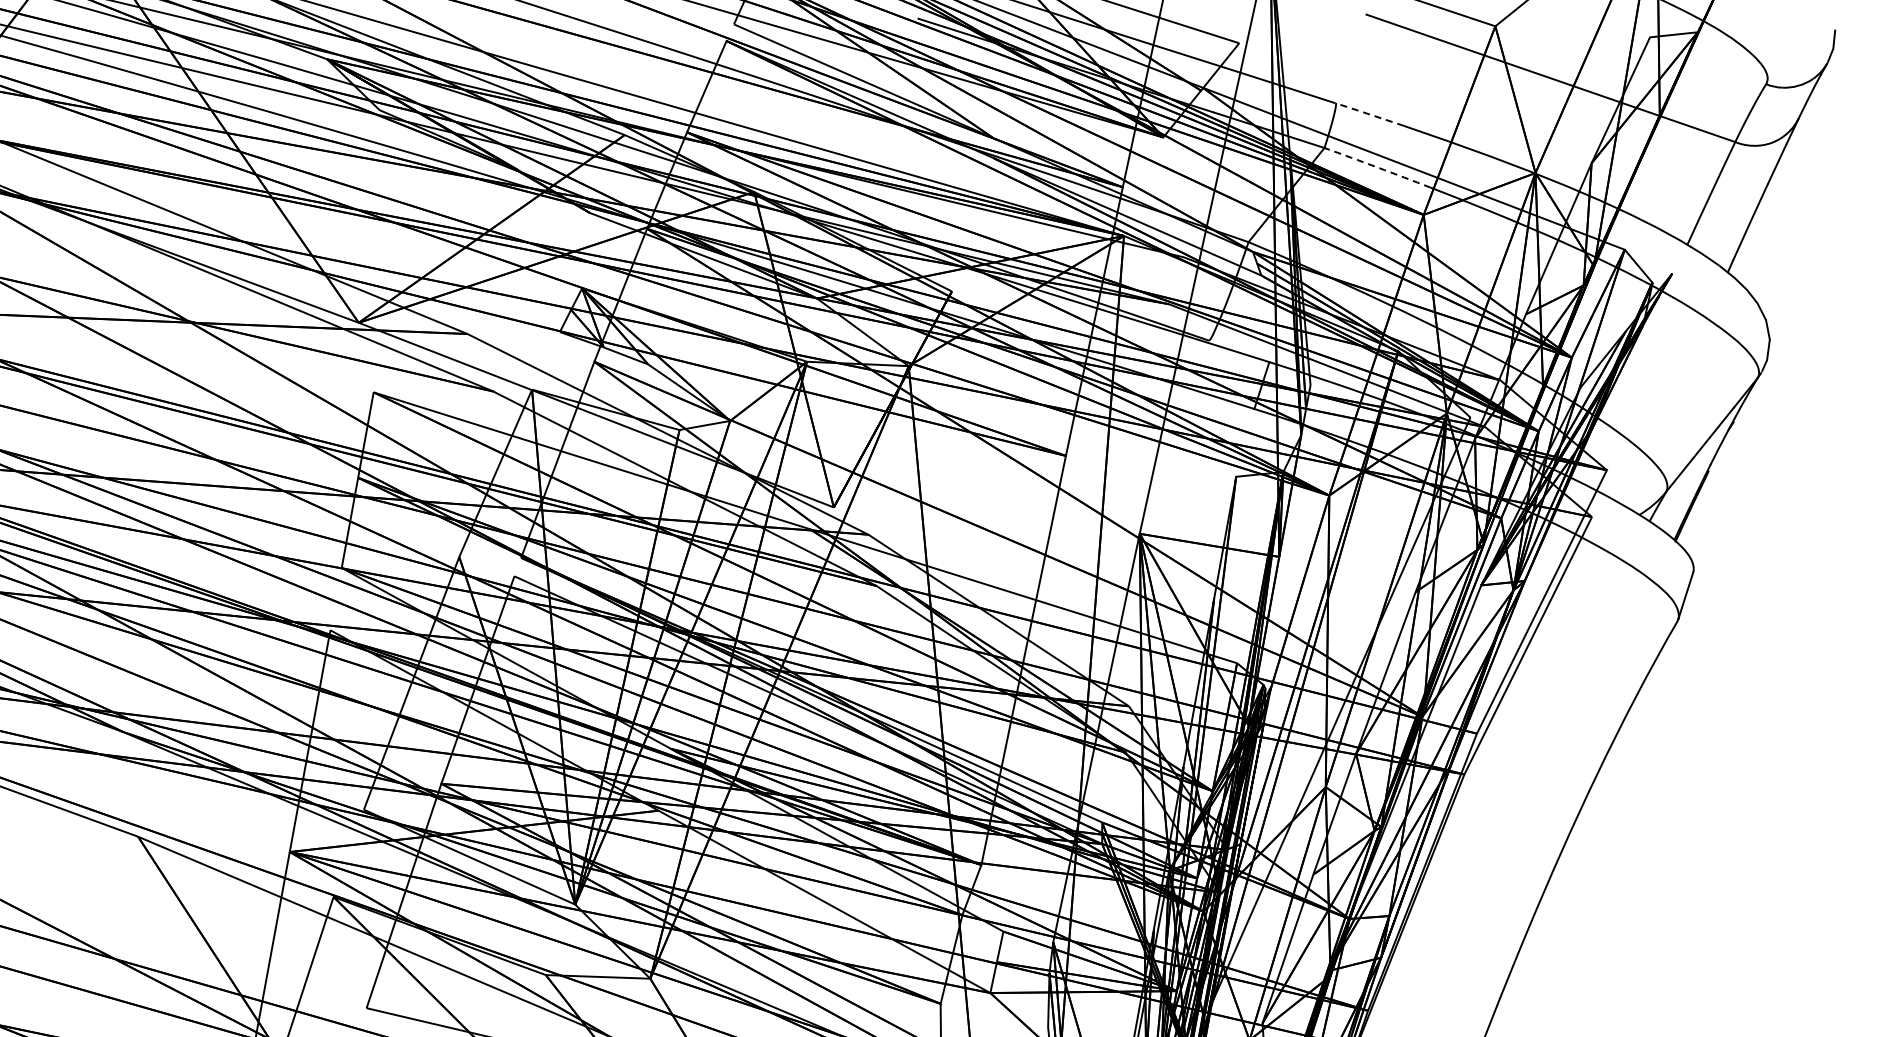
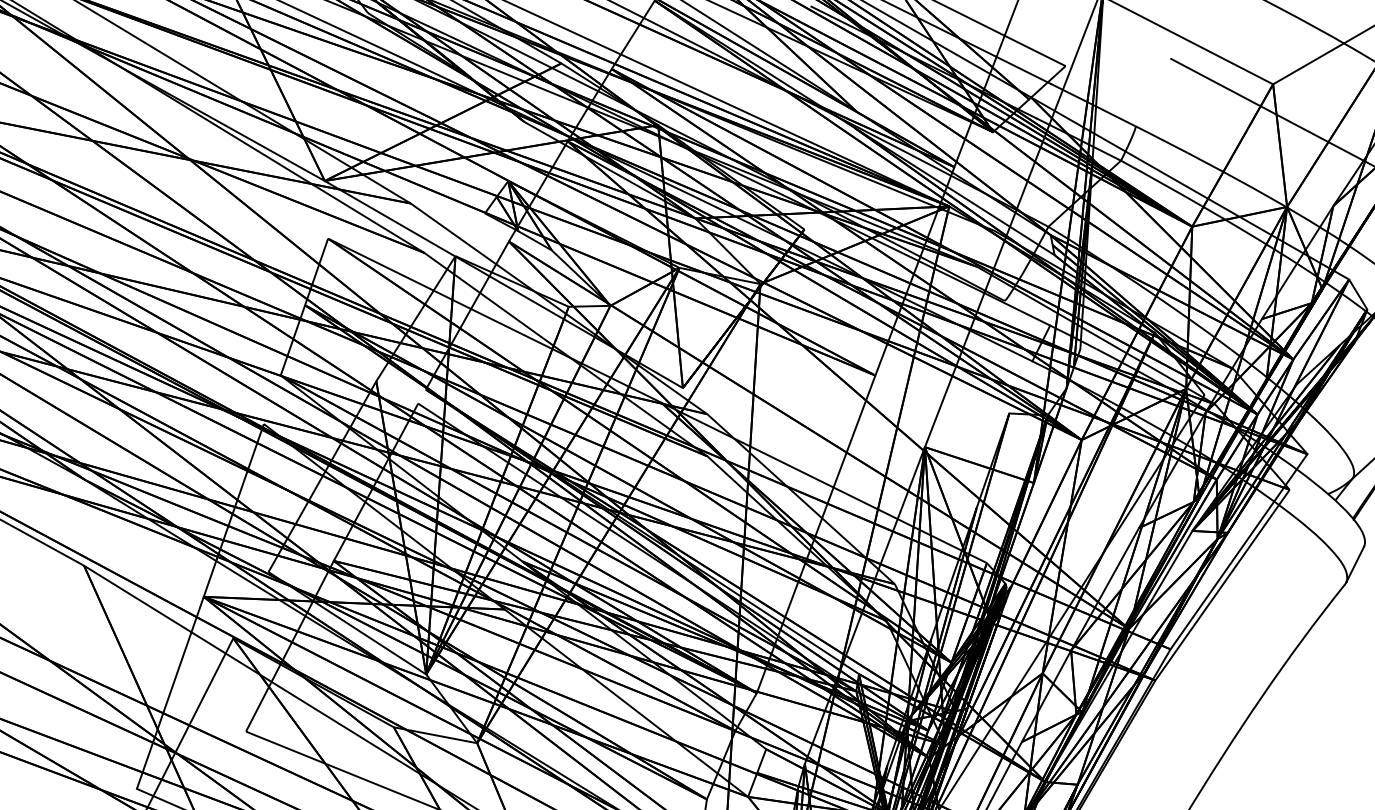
line: (1369, 114) -> (1161, 139), dashed -> solid
arc: (1377, 167) -> (1161, 182), dashed -> solid

